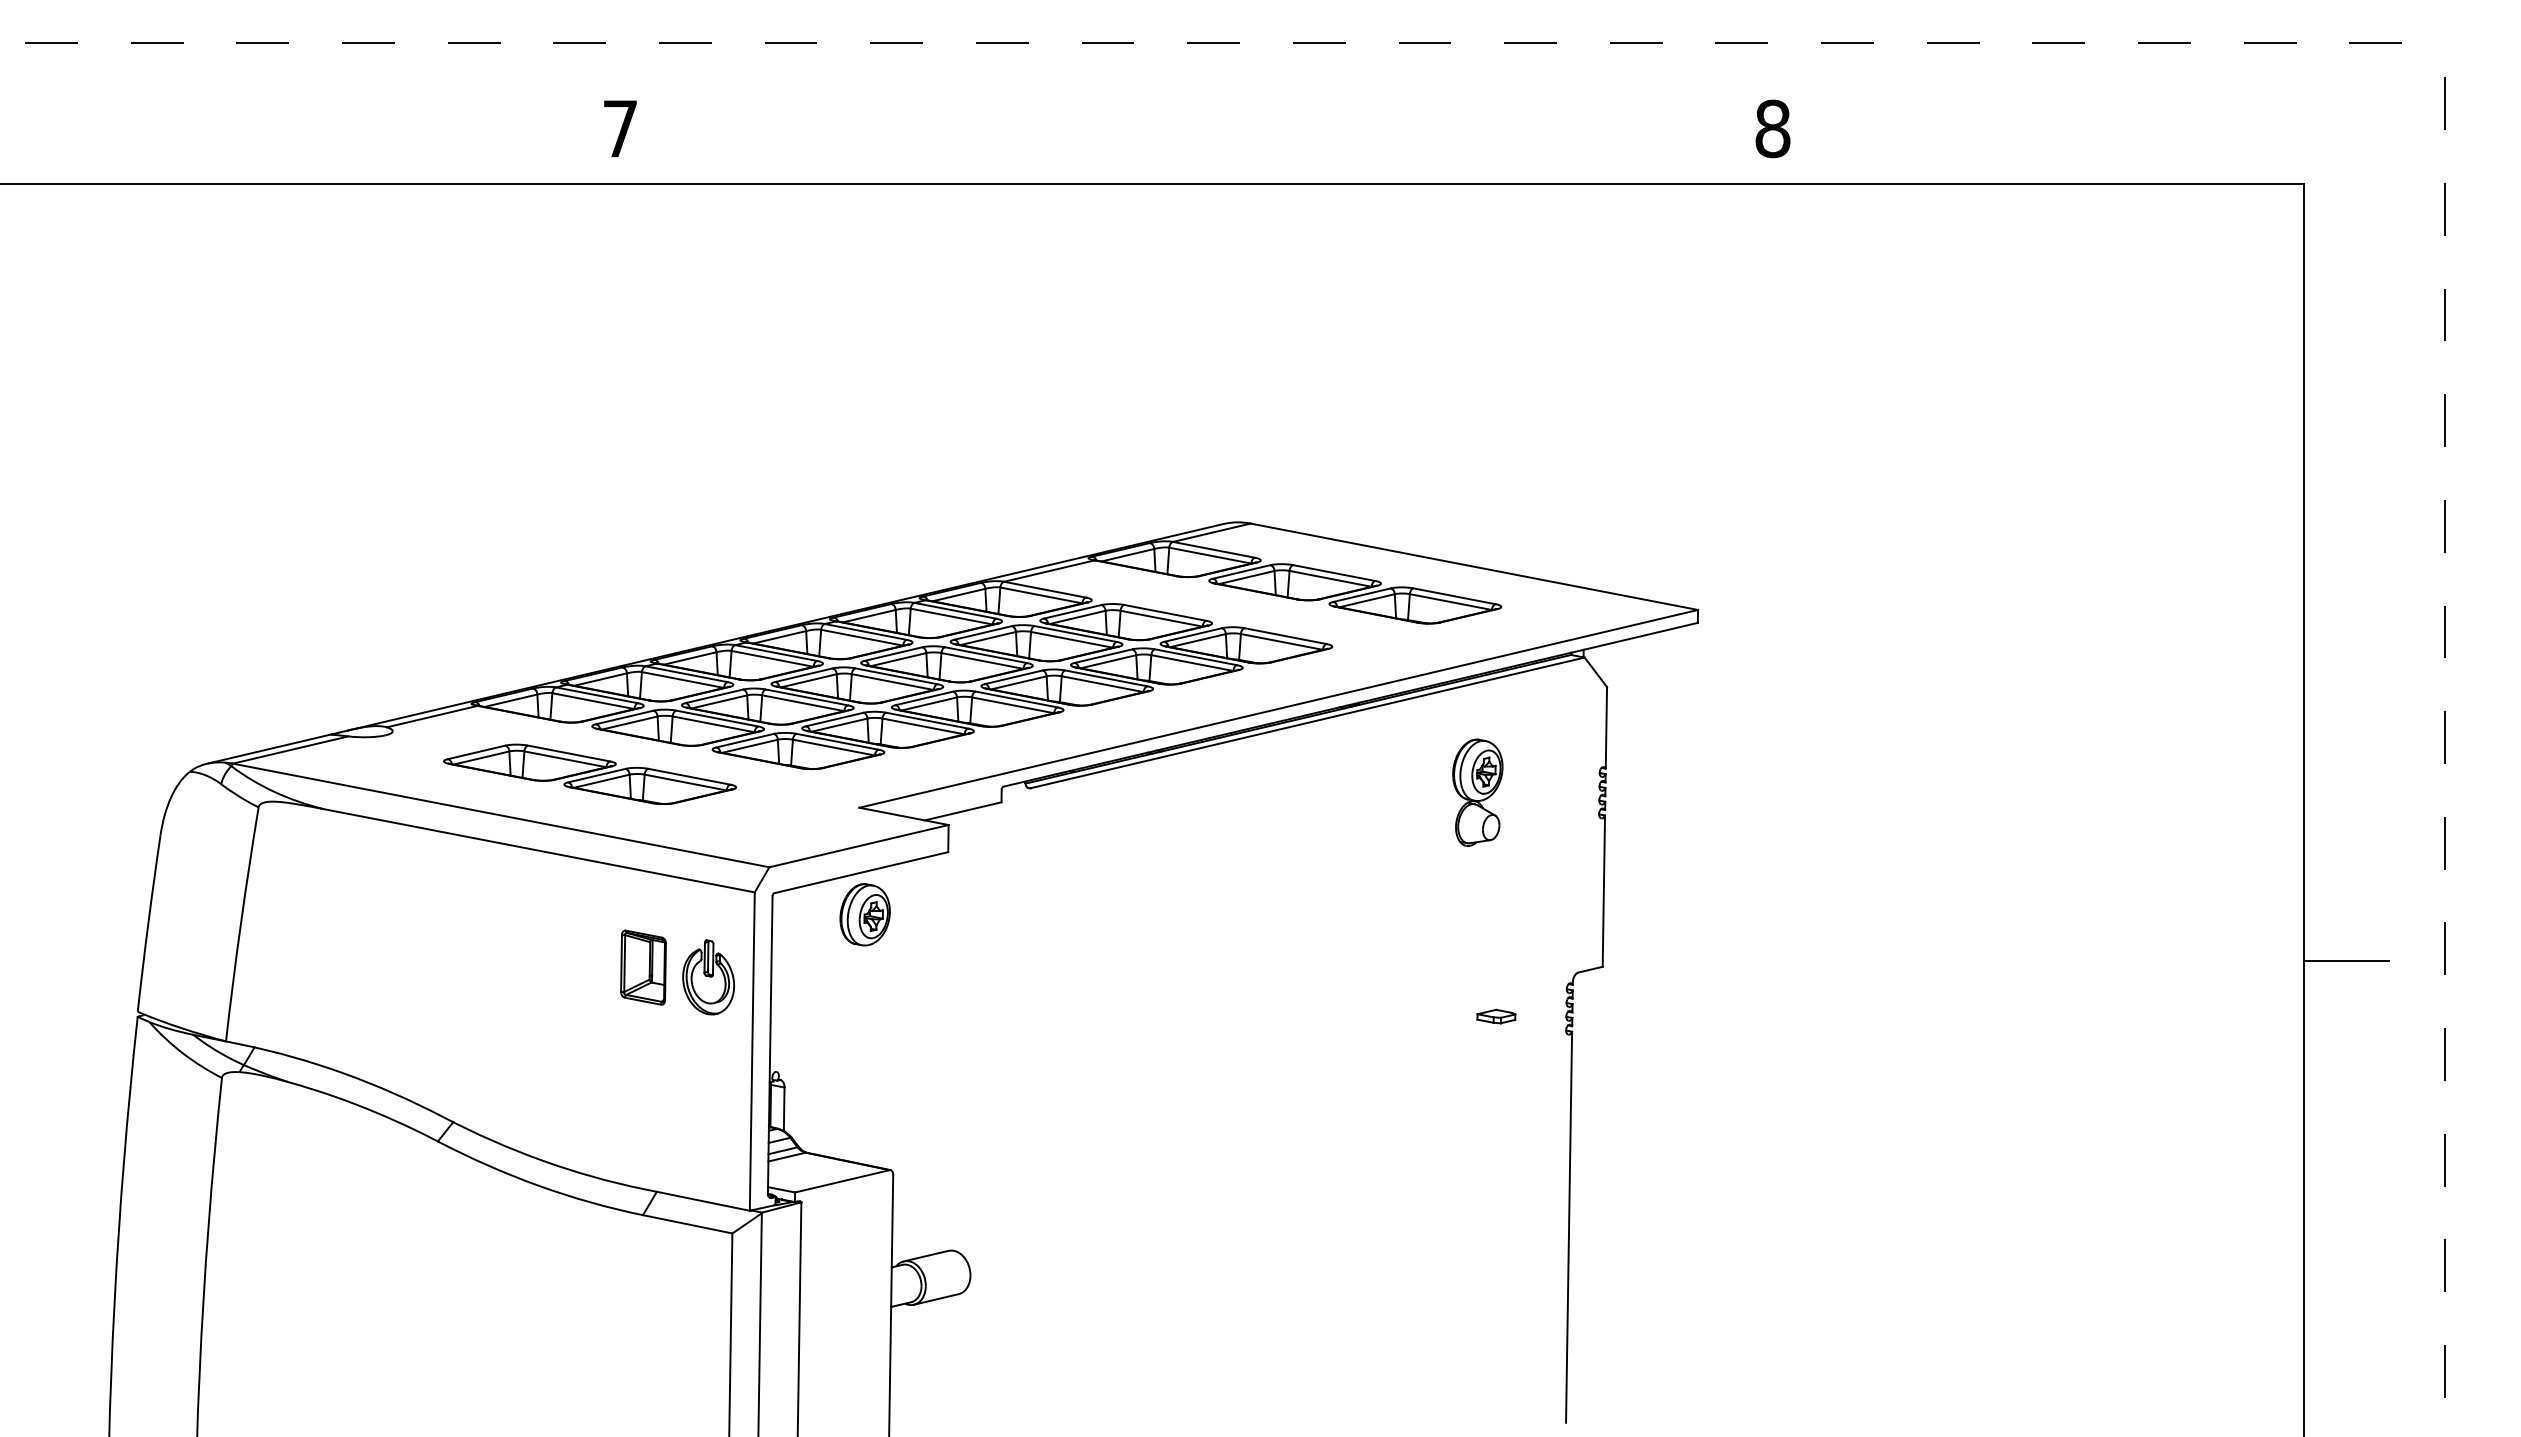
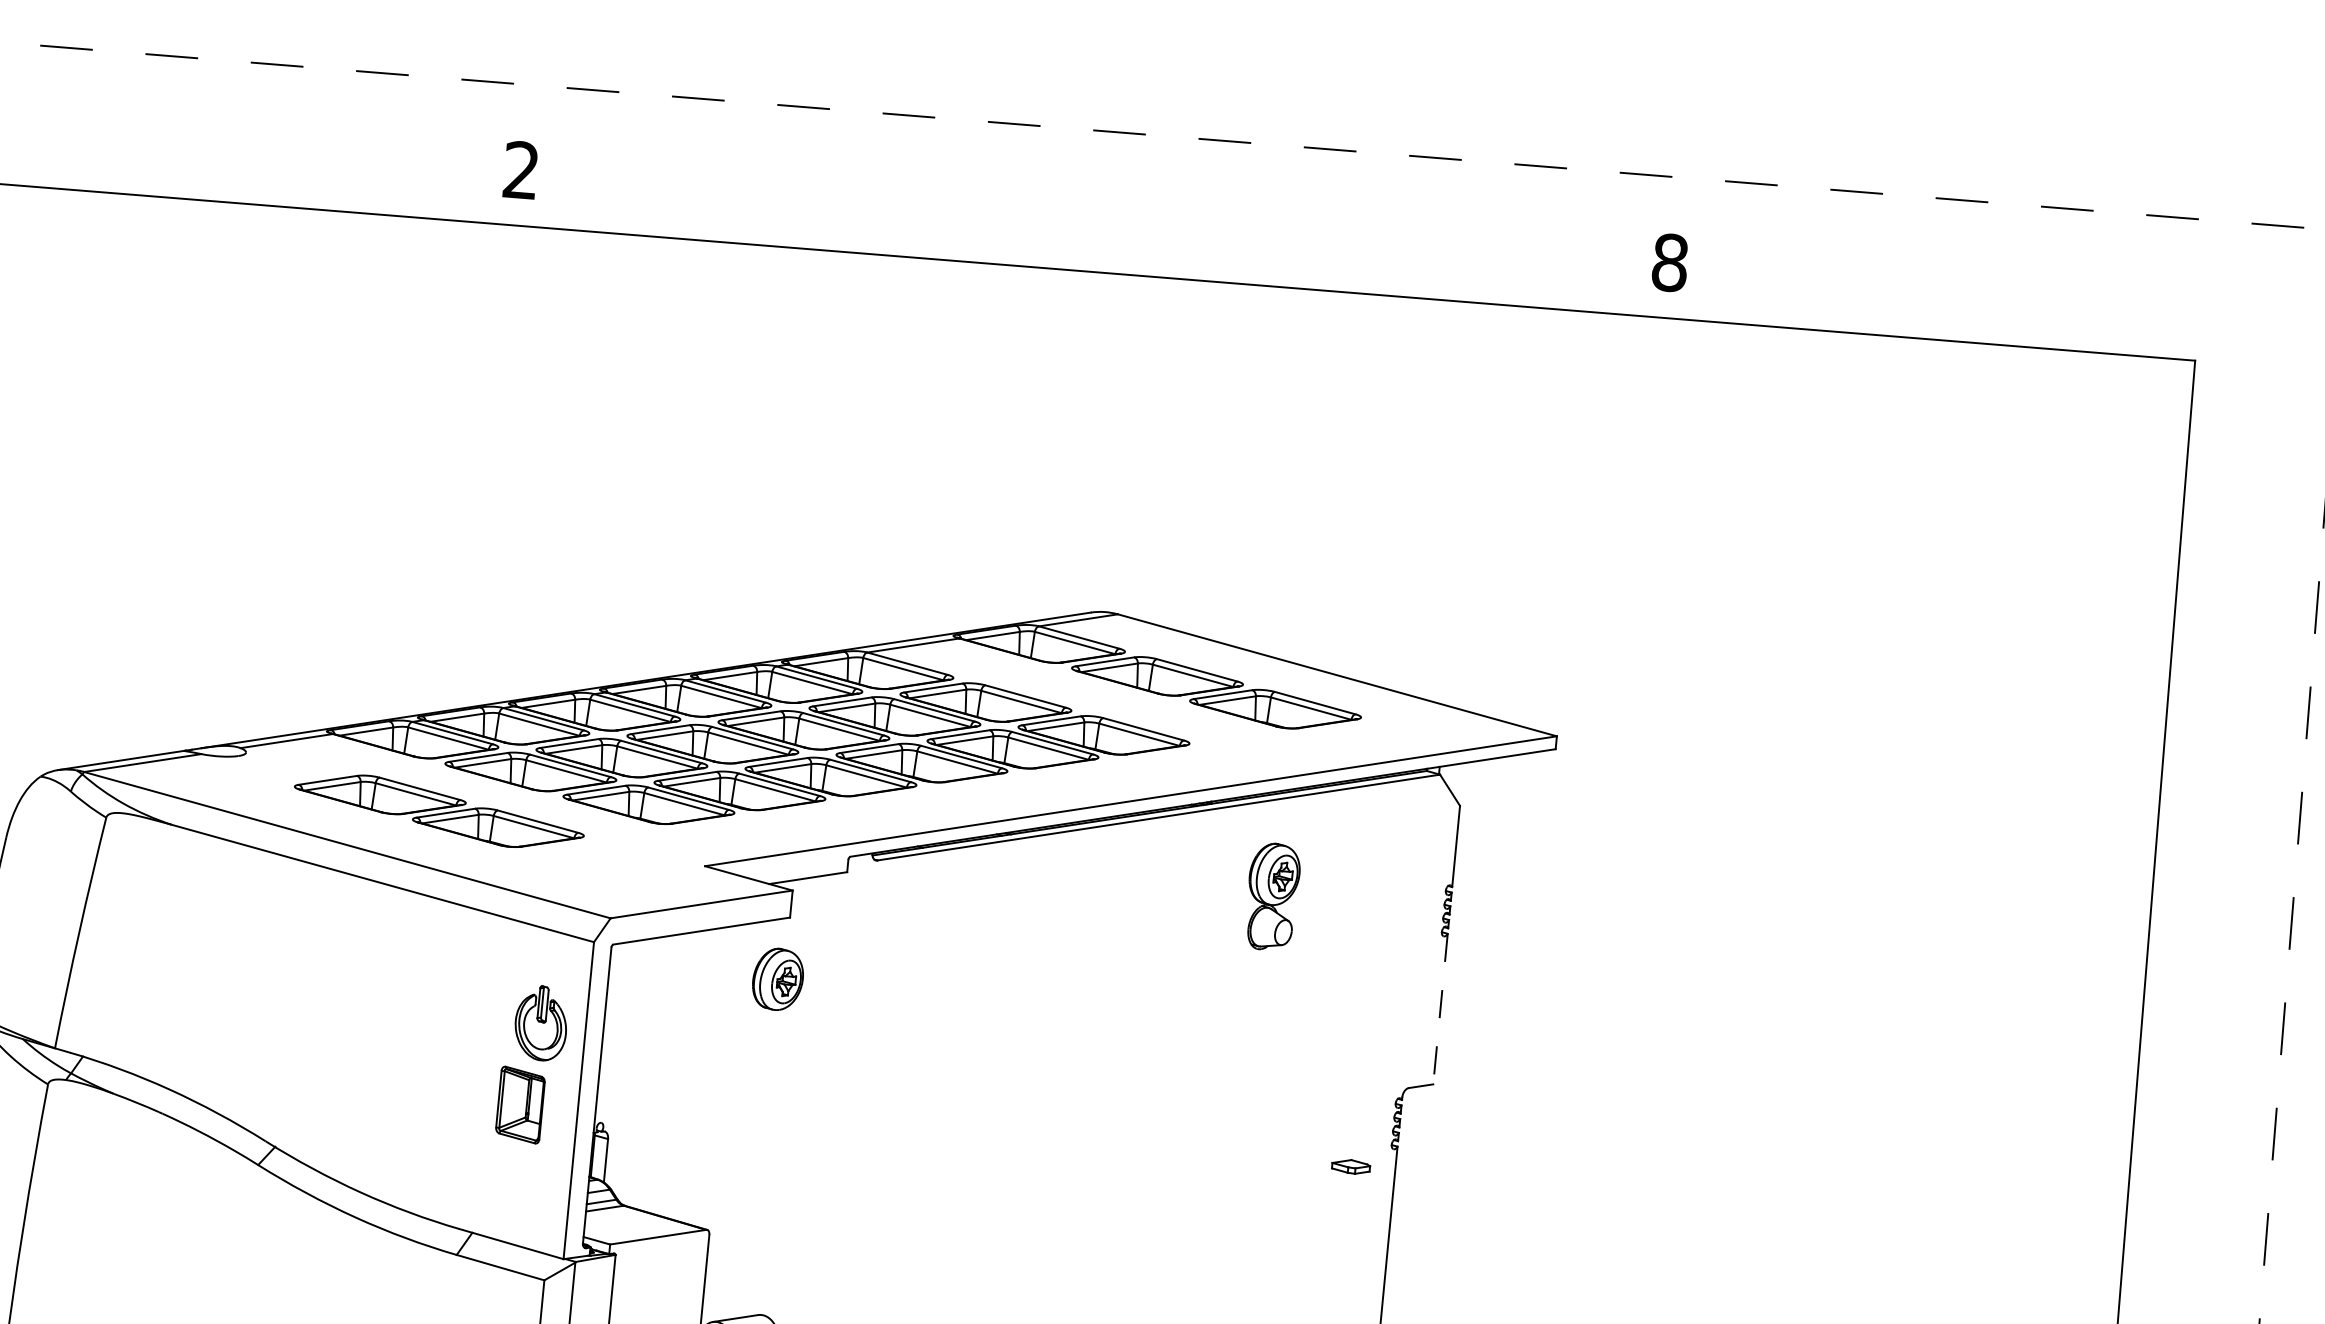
text: (619, 128) -> (520, 169), 7 -> 2
part: (1477, 792) -> (1272, 896), moved
line: (1603, 891) -> (1440, 1009), solid -> dashed
part: (864, 914) -> (777, 979), moved
line: (2346, 961) -> (2175, 1138), removed
part: (643, 967) -> (520, 1104), moved
part: (1496, 1016) -> (1351, 1166), moved

